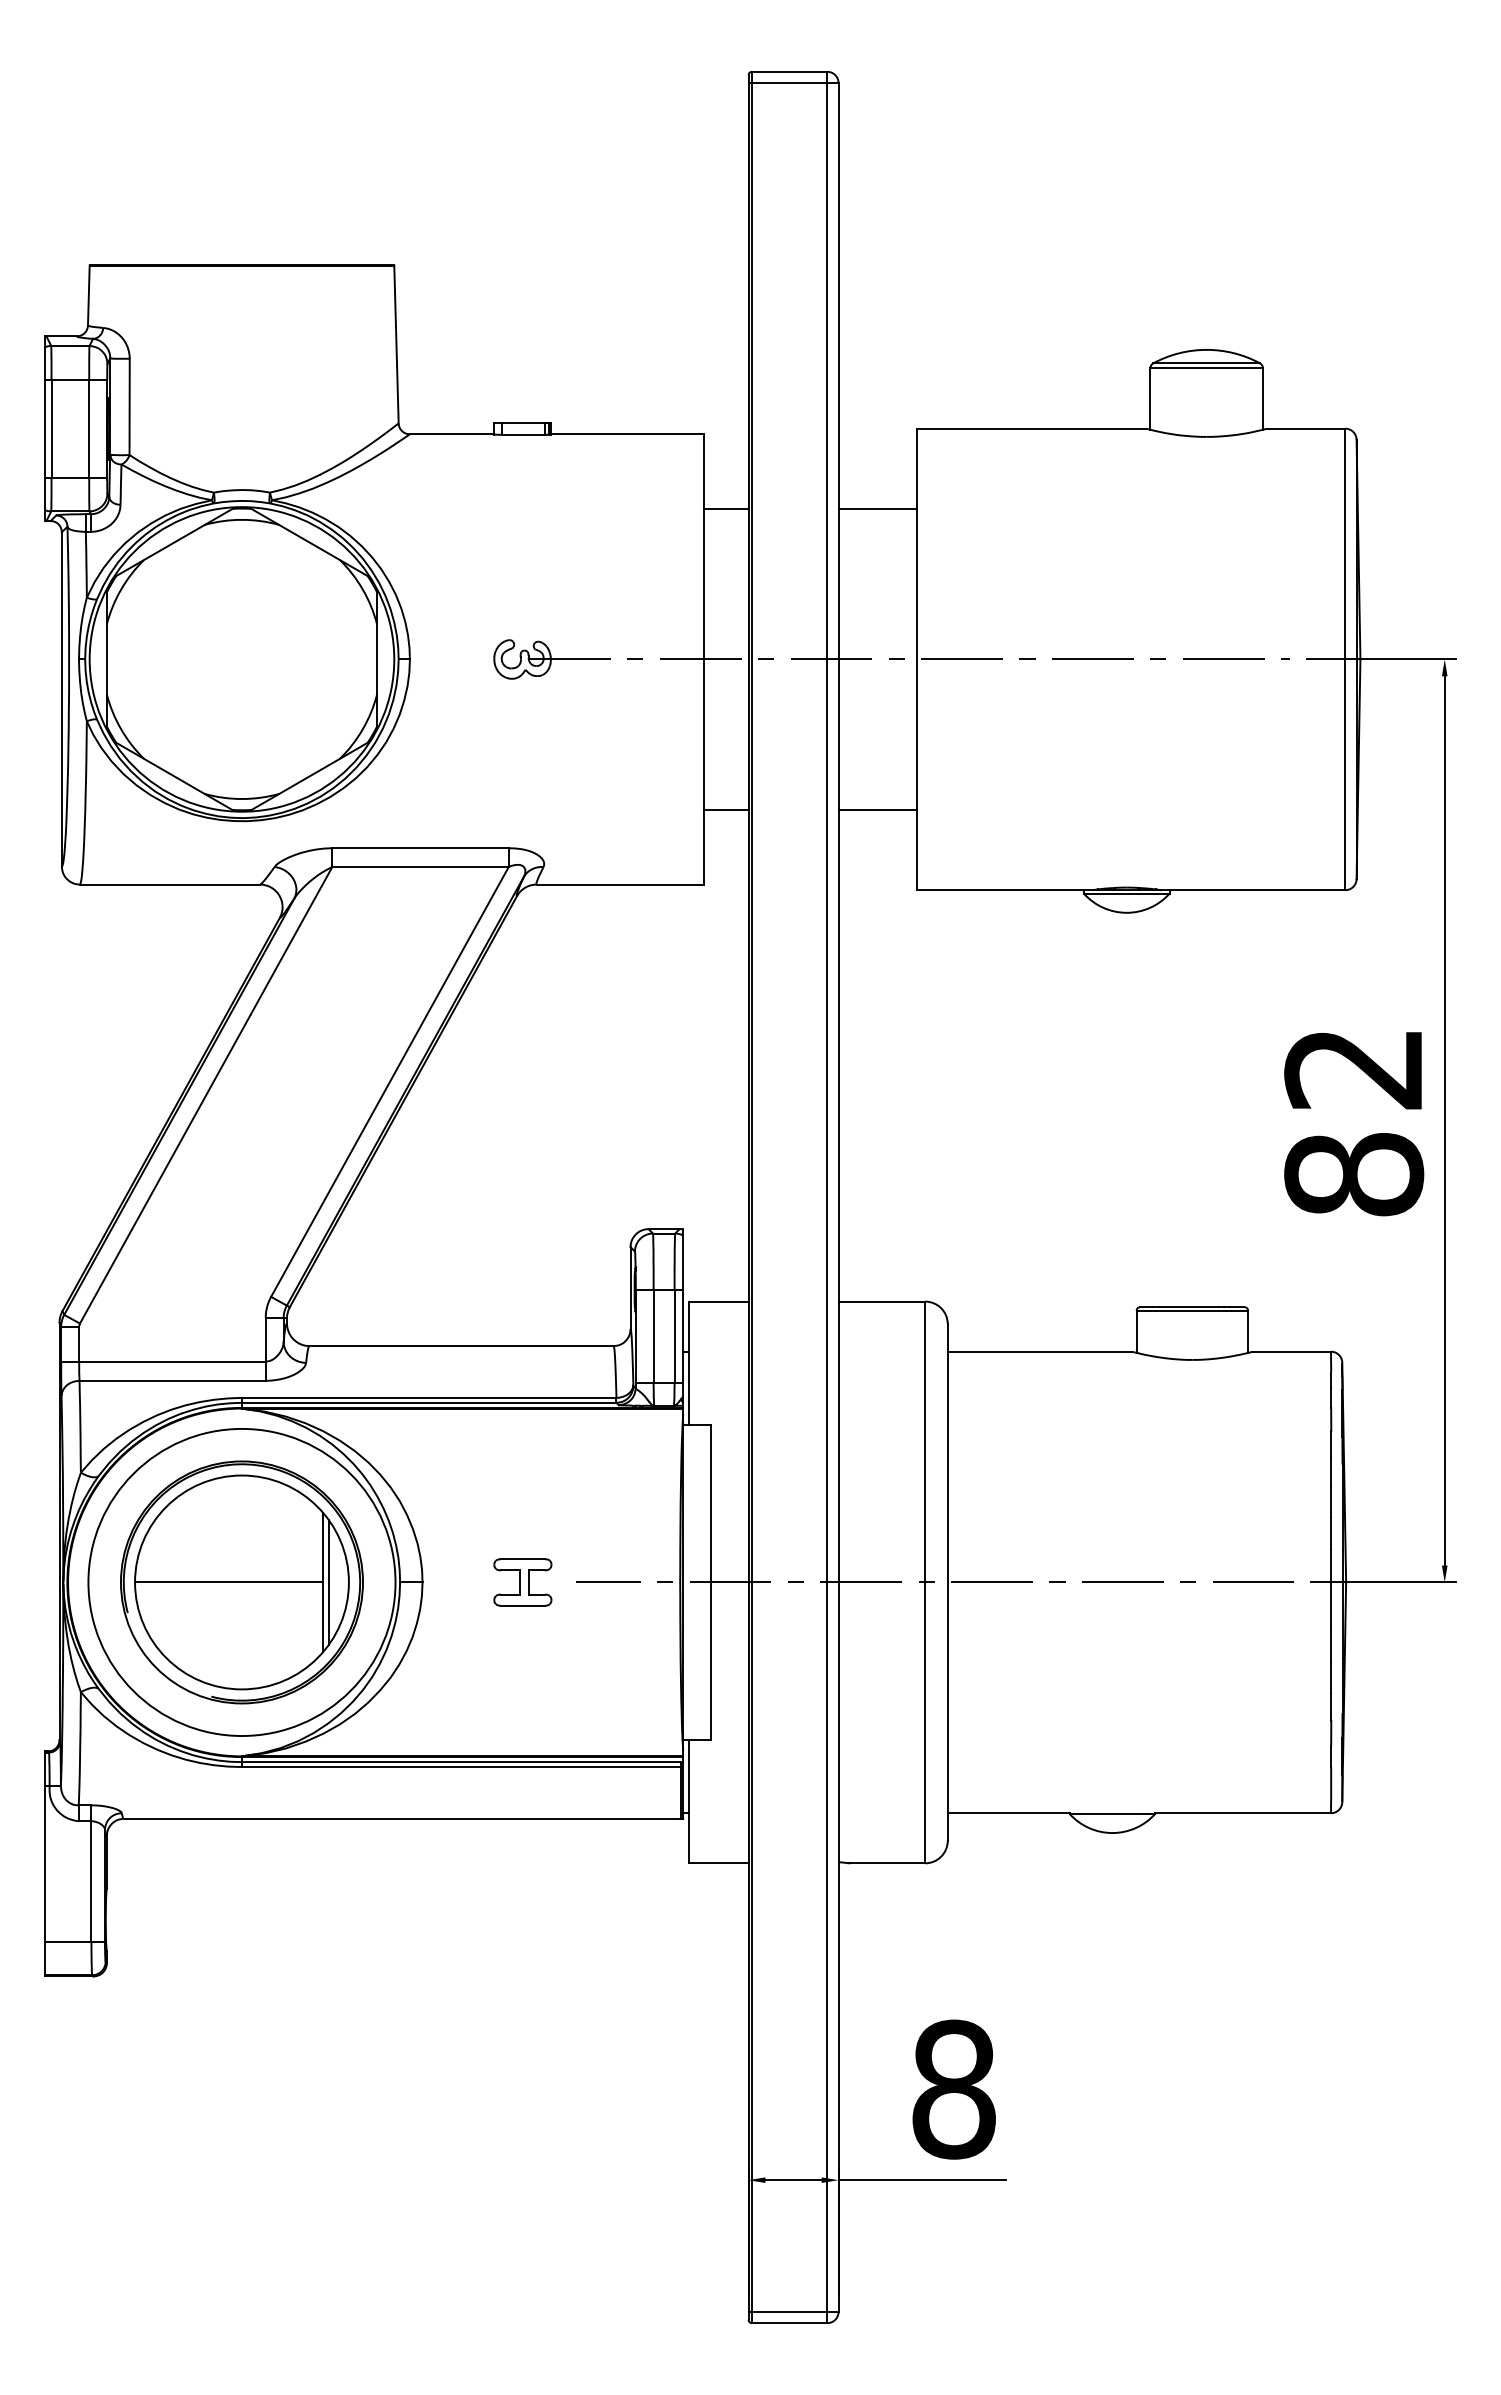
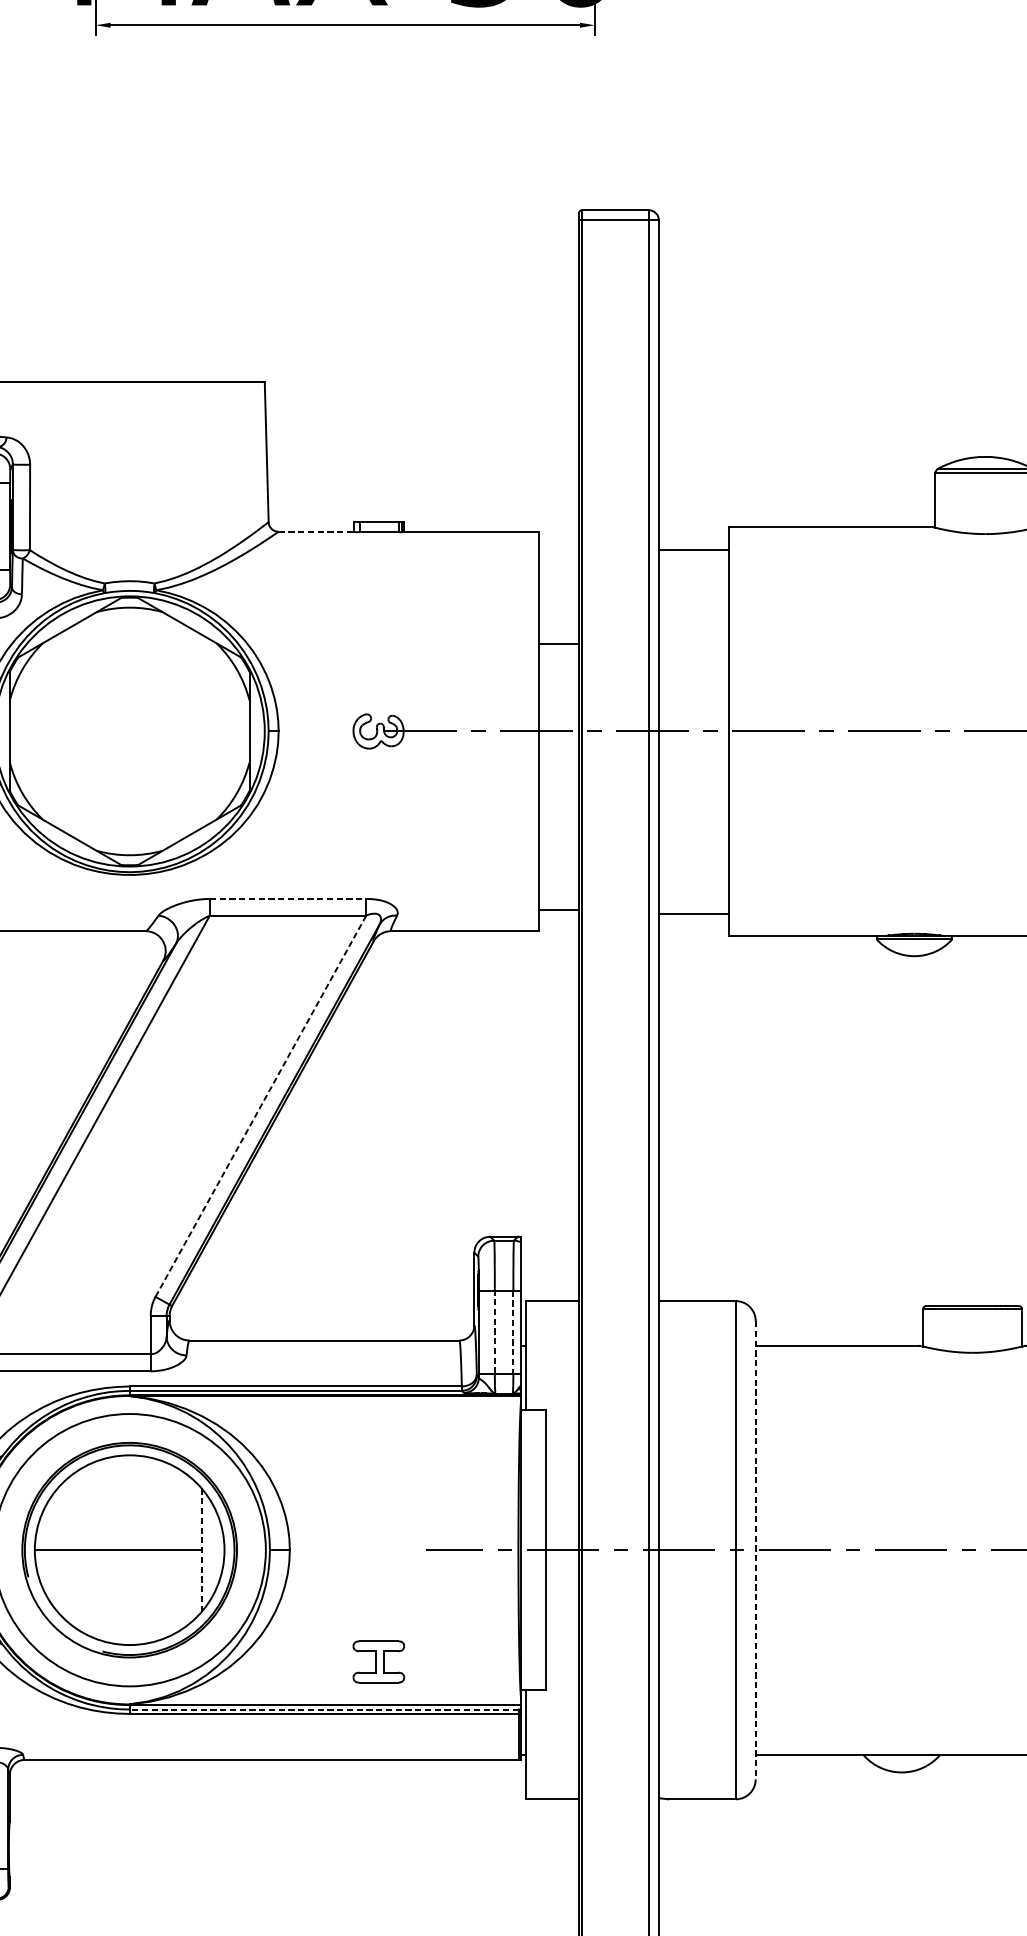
line: (452, 434) -> (316, 531), solid -> dashed
line: (725, 508) -> (558, 643), moved
line: (877, 508) -> (693, 549), moved
line: (725, 810) -> (558, 909), moved
line: (877, 810) -> (693, 914), moved
line: (421, 848) -> (288, 899), solid -> dashed
line: (389, 1081) -> (260, 1105), solid -> dashed
line: (653, 1336) -> (494, 1332), solid -> dashed
line: (674, 1336) -> (513, 1332), solid -> dashed
line: (323, 1582) -> (201, 1550), solid -> dashed
line: (328, 1582) -> (206, 1550), removed
part: (522, 1582) -> (378, 1661), moved
line: (947, 1582) -> (755, 1550), solid -> dashed
line: (460, 1762) -> (323, 1709), solid -> dashed

